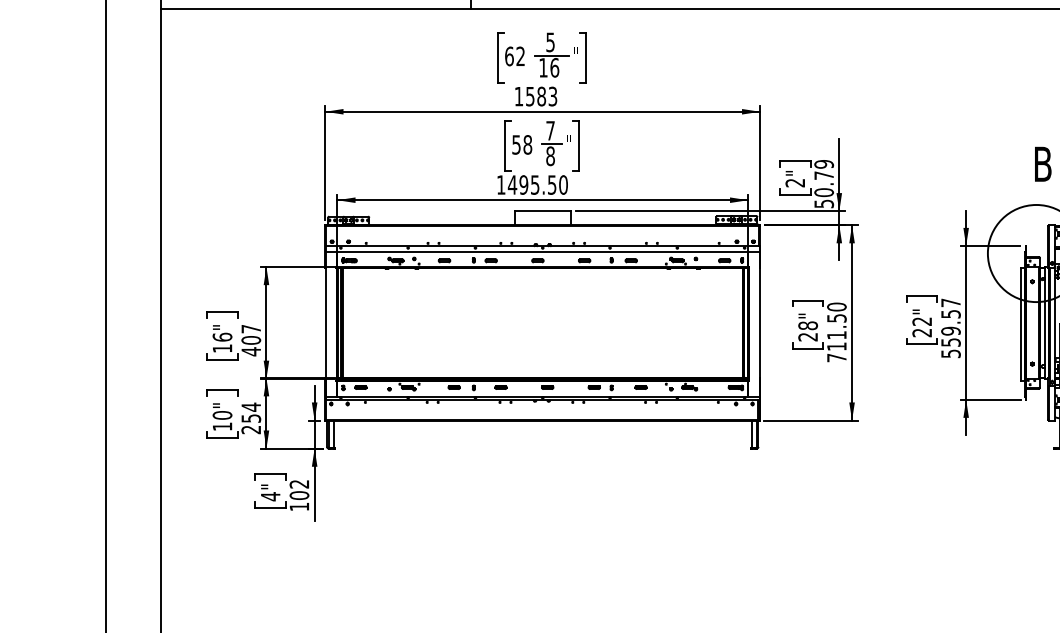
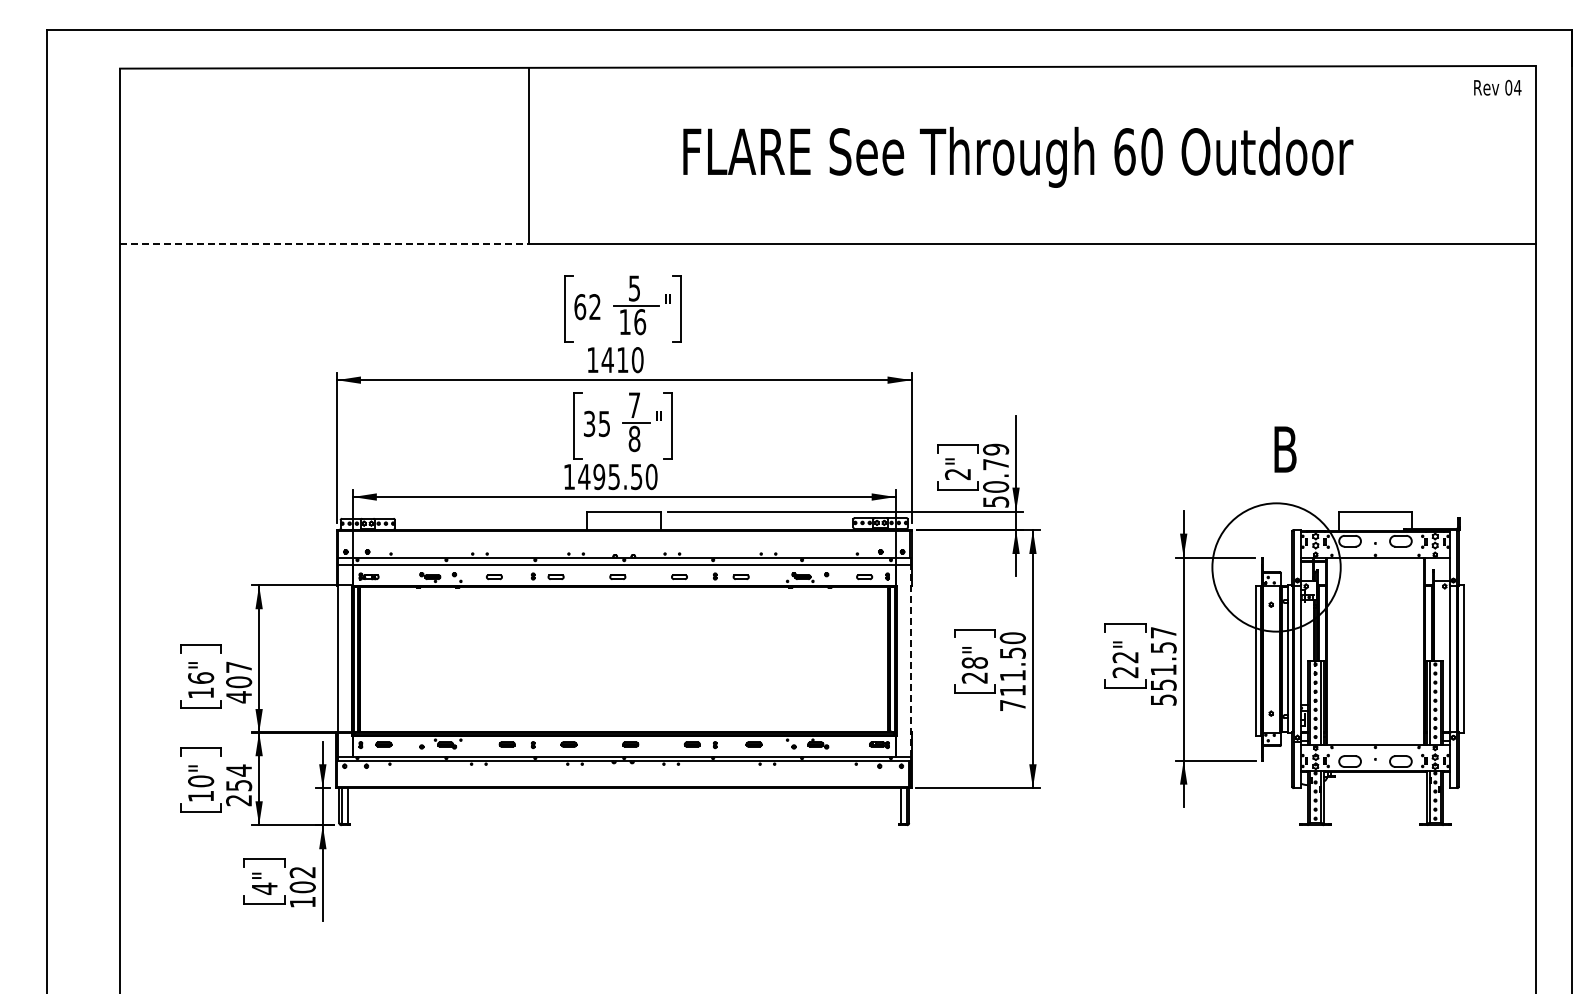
line: (315, 8) -> (324, 243), solid -> dashed
text: (541, 96) -> (622, 360), 1583 -> 1410
text: (522, 144) -> (597, 423), 58 -> 35
line: (759, 323) -> (910, 660), solid -> dashed
text: (950, 331) -> (1163, 670), 559.57 -> 551.57

